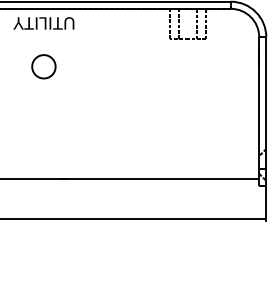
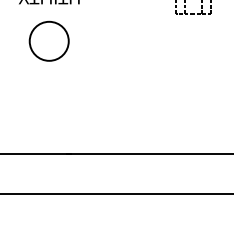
part: (43, 66) -> (48, 41), size x1.67

